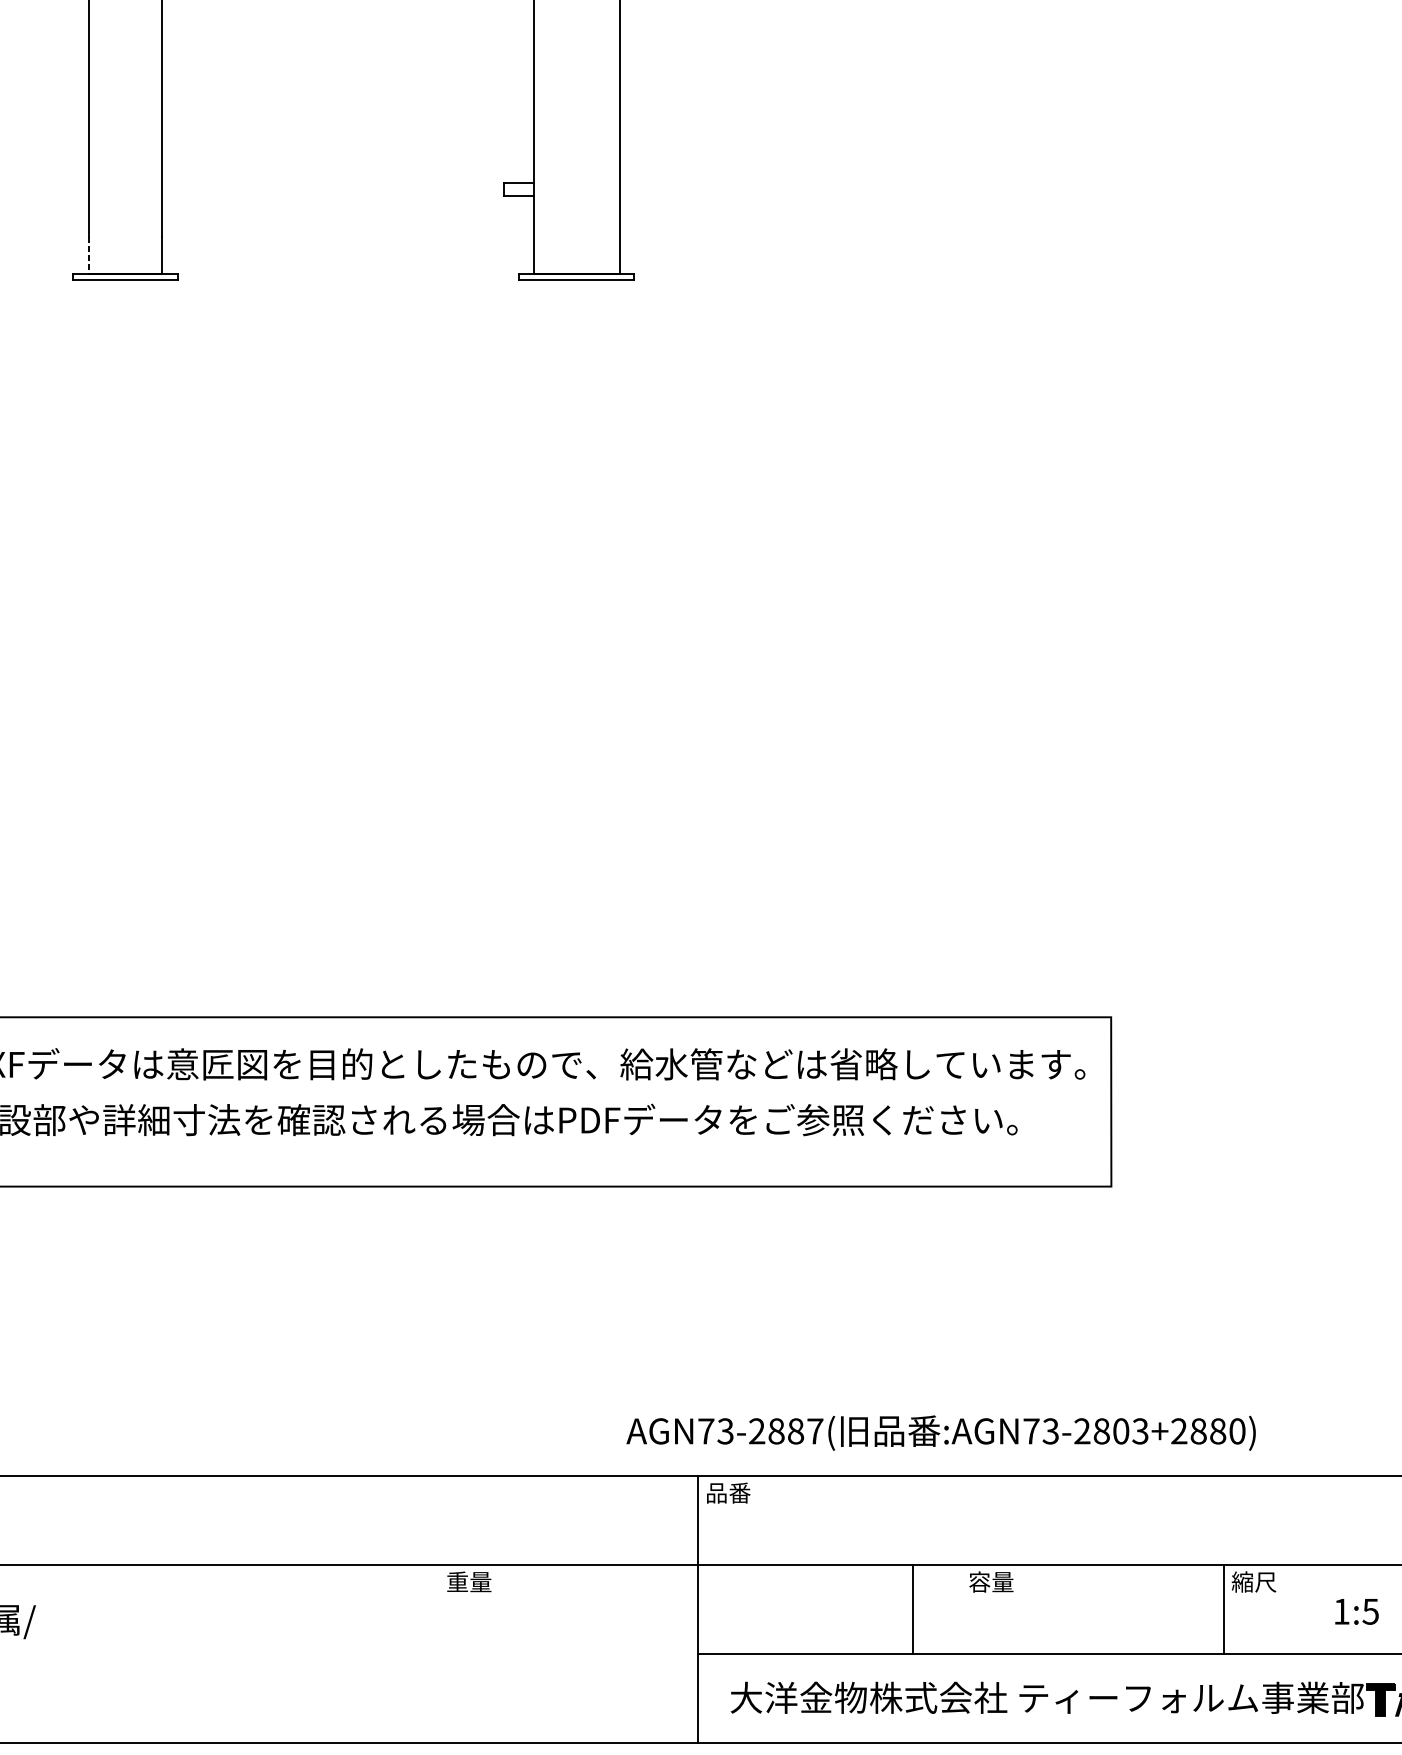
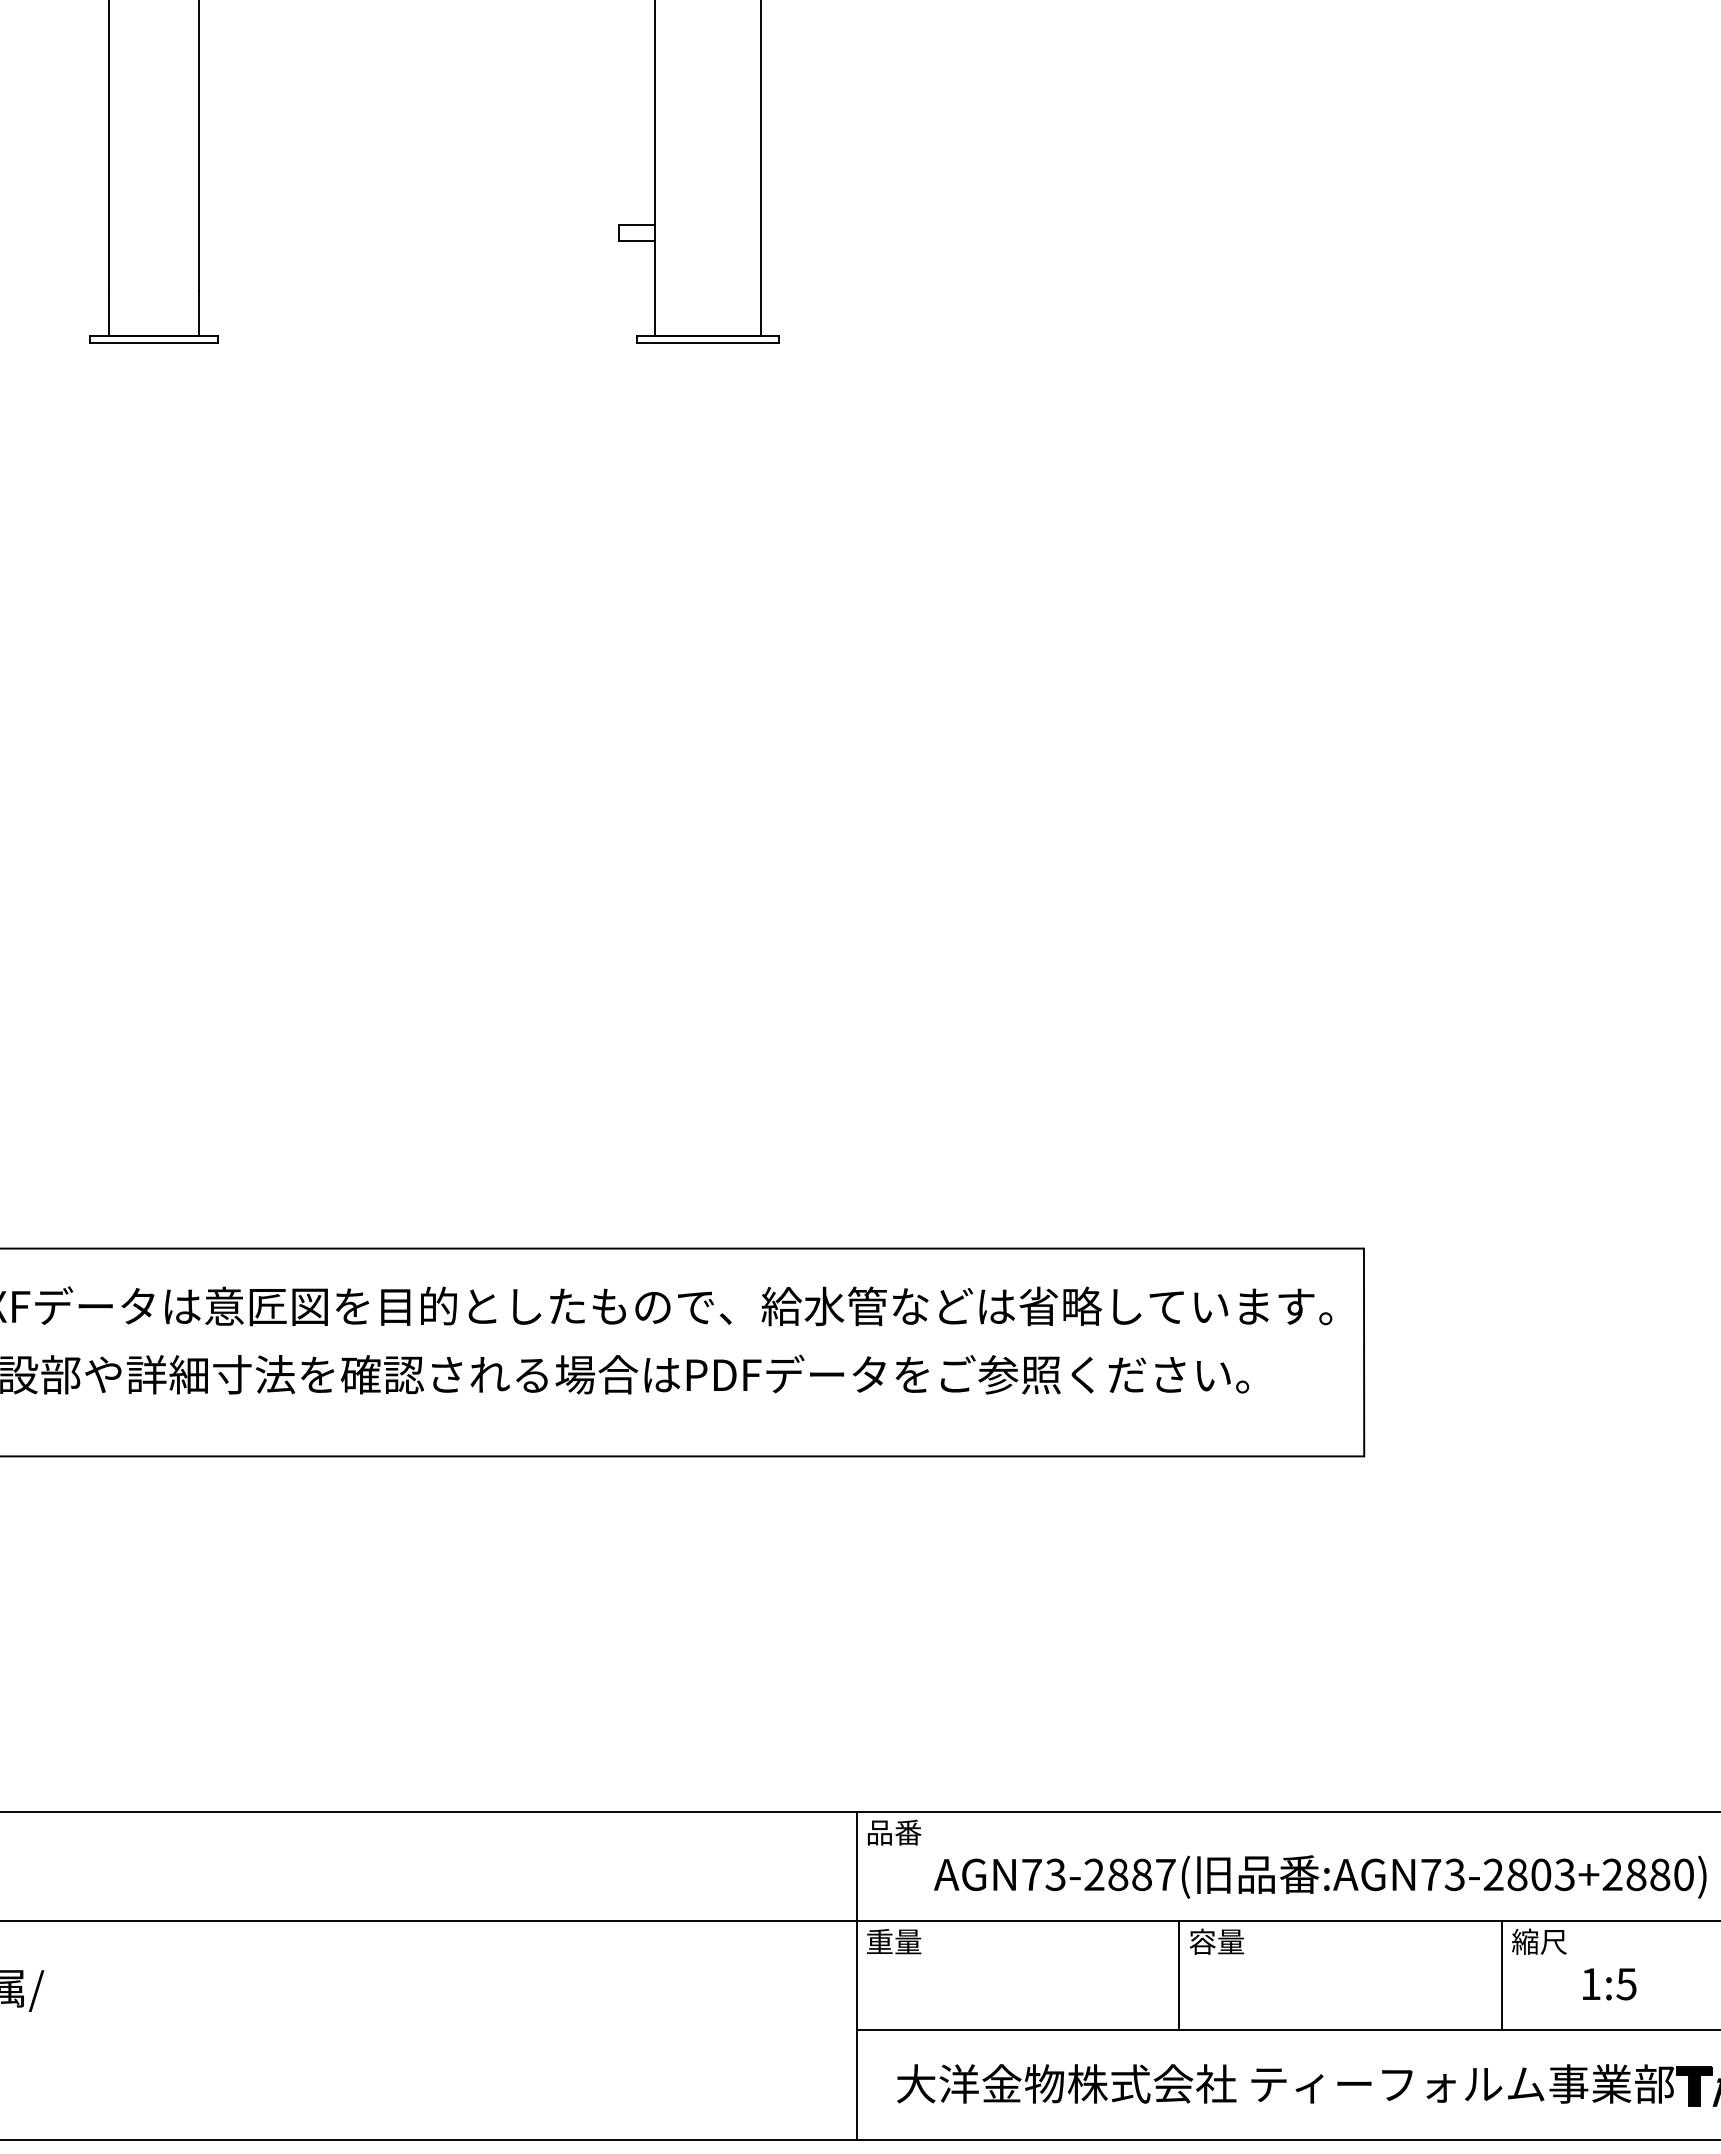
line: (88, 255) -> (108, 313), dashed -> solid
text: (941, 1432) -> (1320, 1876), moved
text: (469, 1581) -> (894, 1941), moved
line: (913, 1609) -> (1179, 1975), moved
text: (1356, 1611) -> (1609, 1984), moved

